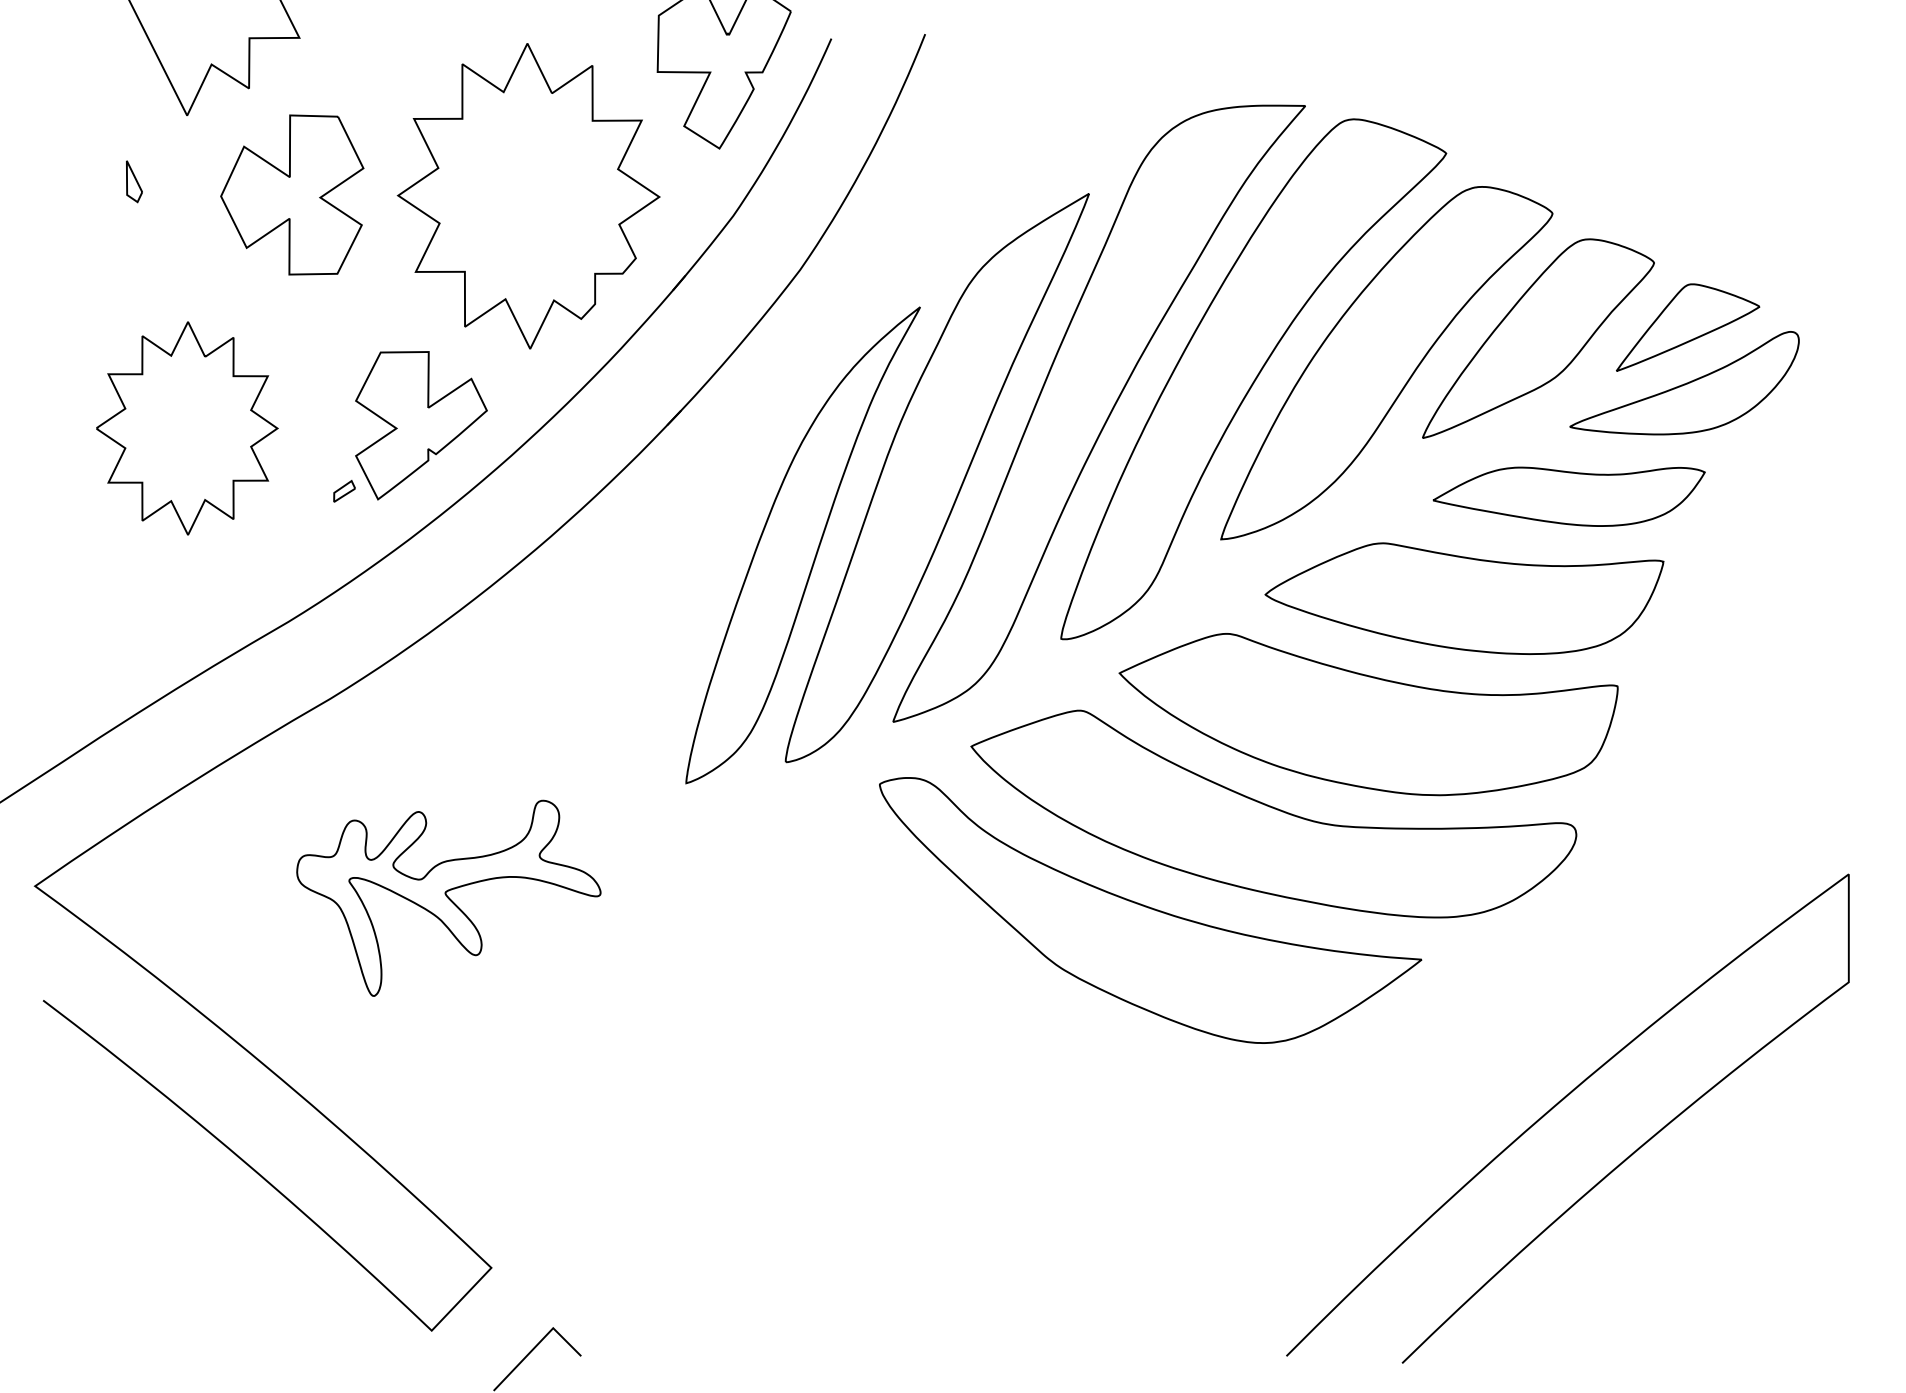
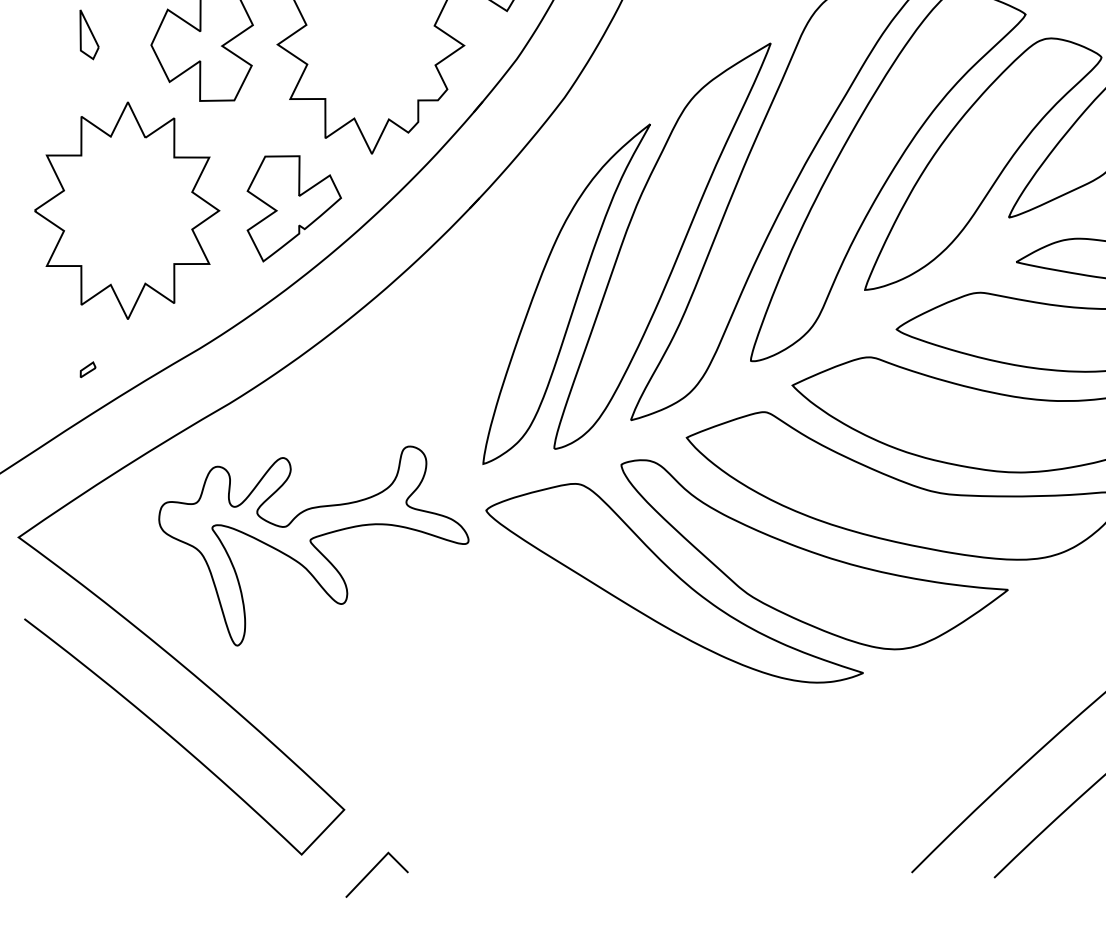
part: (134, 181) -> (89, 34), size x1.67
part: (187, 428) -> (127, 210), size x1.43
part: (344, 491) -> (88, 369), moved
part: (448, 898) -> (313, 546), size x1.43
part: (954, 950) -> (674, 583), added

